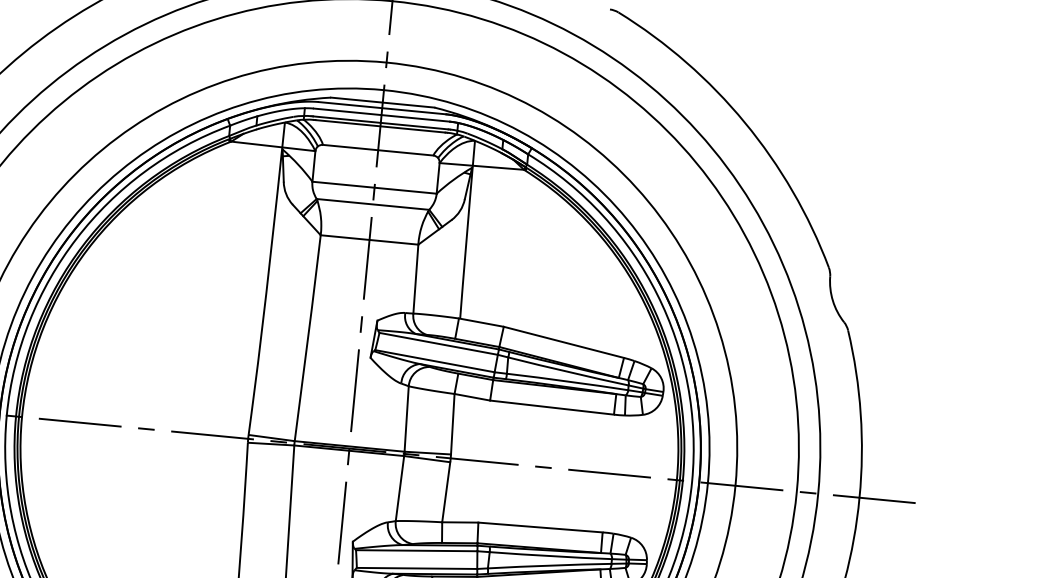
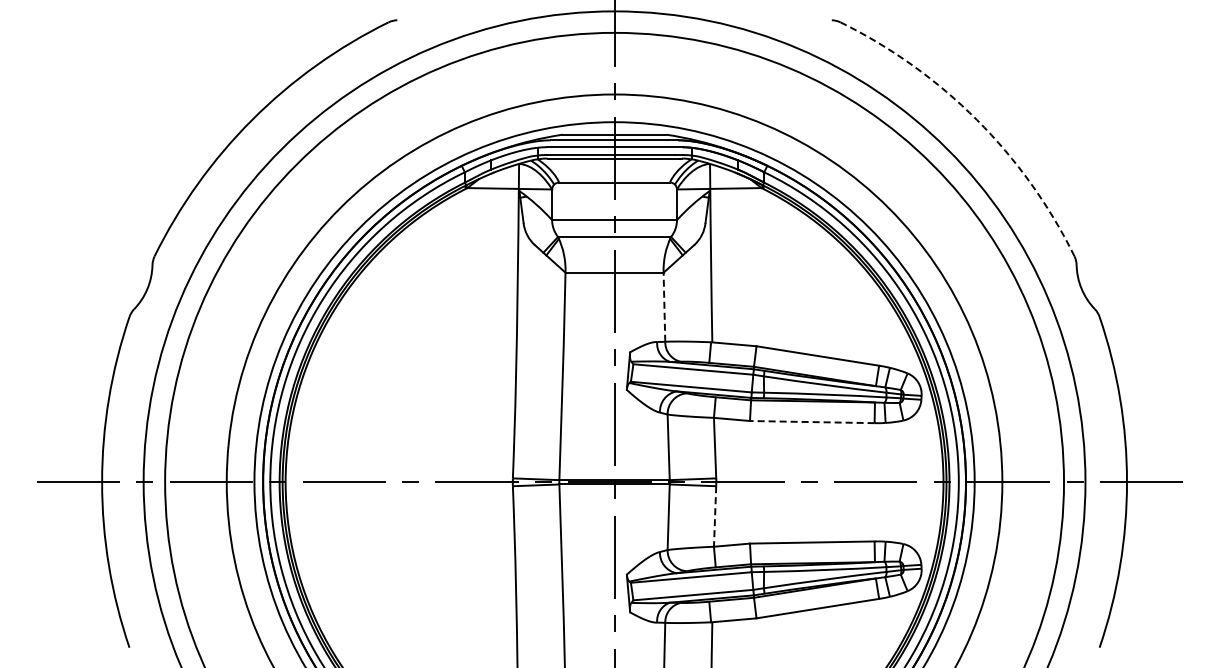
arc: (744, 122) -> (976, 119), solid -> dashed
line: (415, 279) -> (664, 307), solid -> dashed
line: (551, 407) -> (811, 422), solid -> dashed
line: (446, 492) -> (715, 516), solid -> dashed

